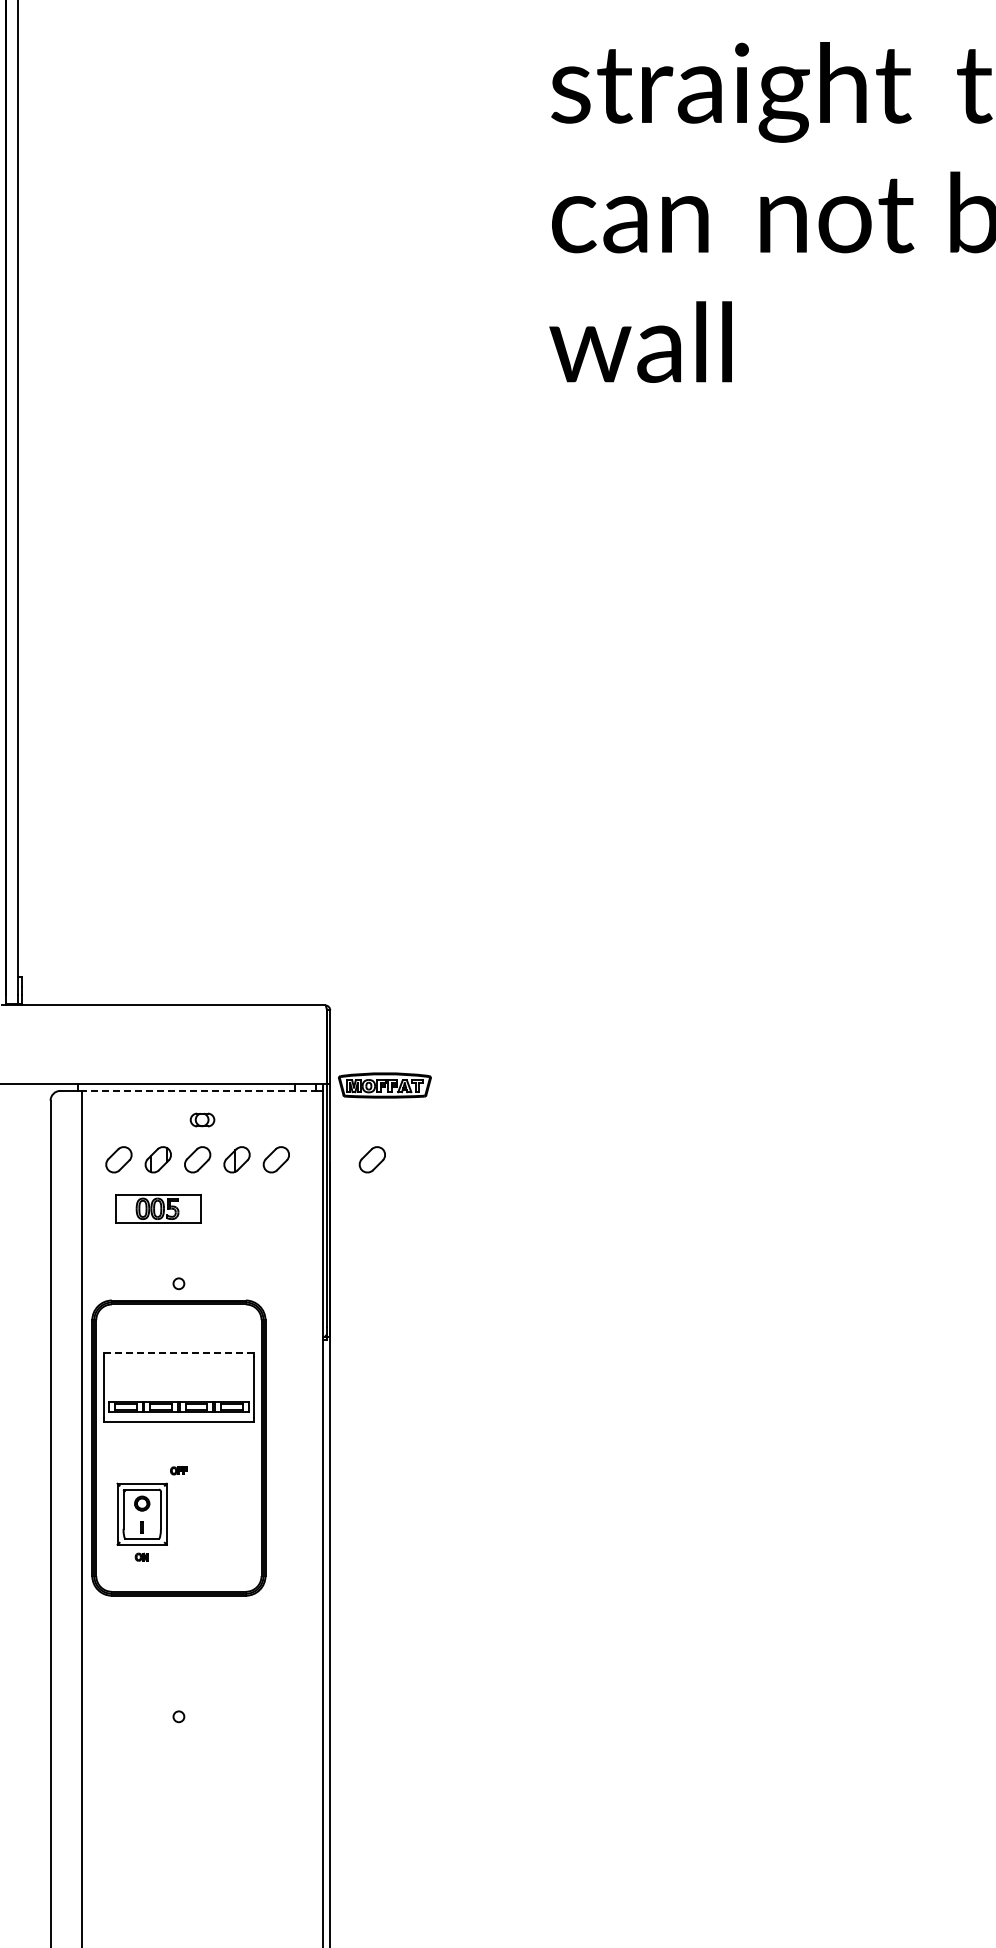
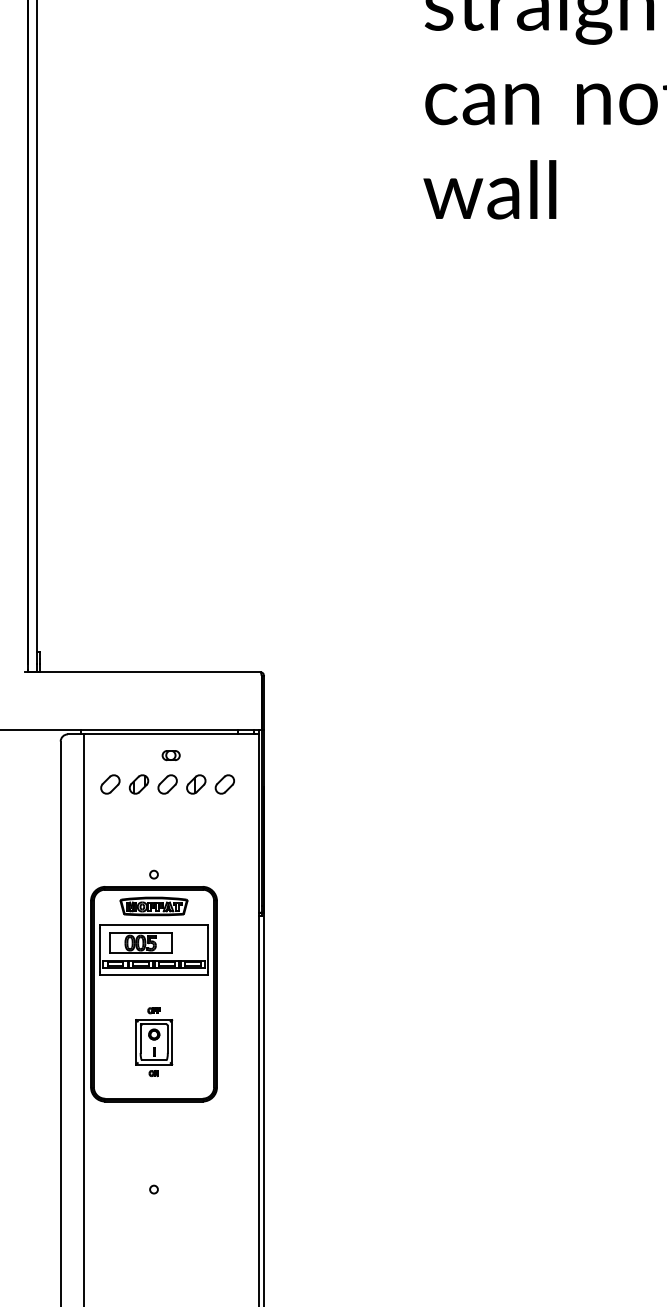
part: (384, 1085) -> (153, 906), moved
line: (201, 1090) -> (170, 734), dashed -> solid
part: (371, 1159) -> (294, 784), removed
part: (158, 1208) -> (141, 942), moved
line: (178, 1352) -> (153, 924), dashed -> solid
part: (141, 1521) -> (153, 1047), moved

